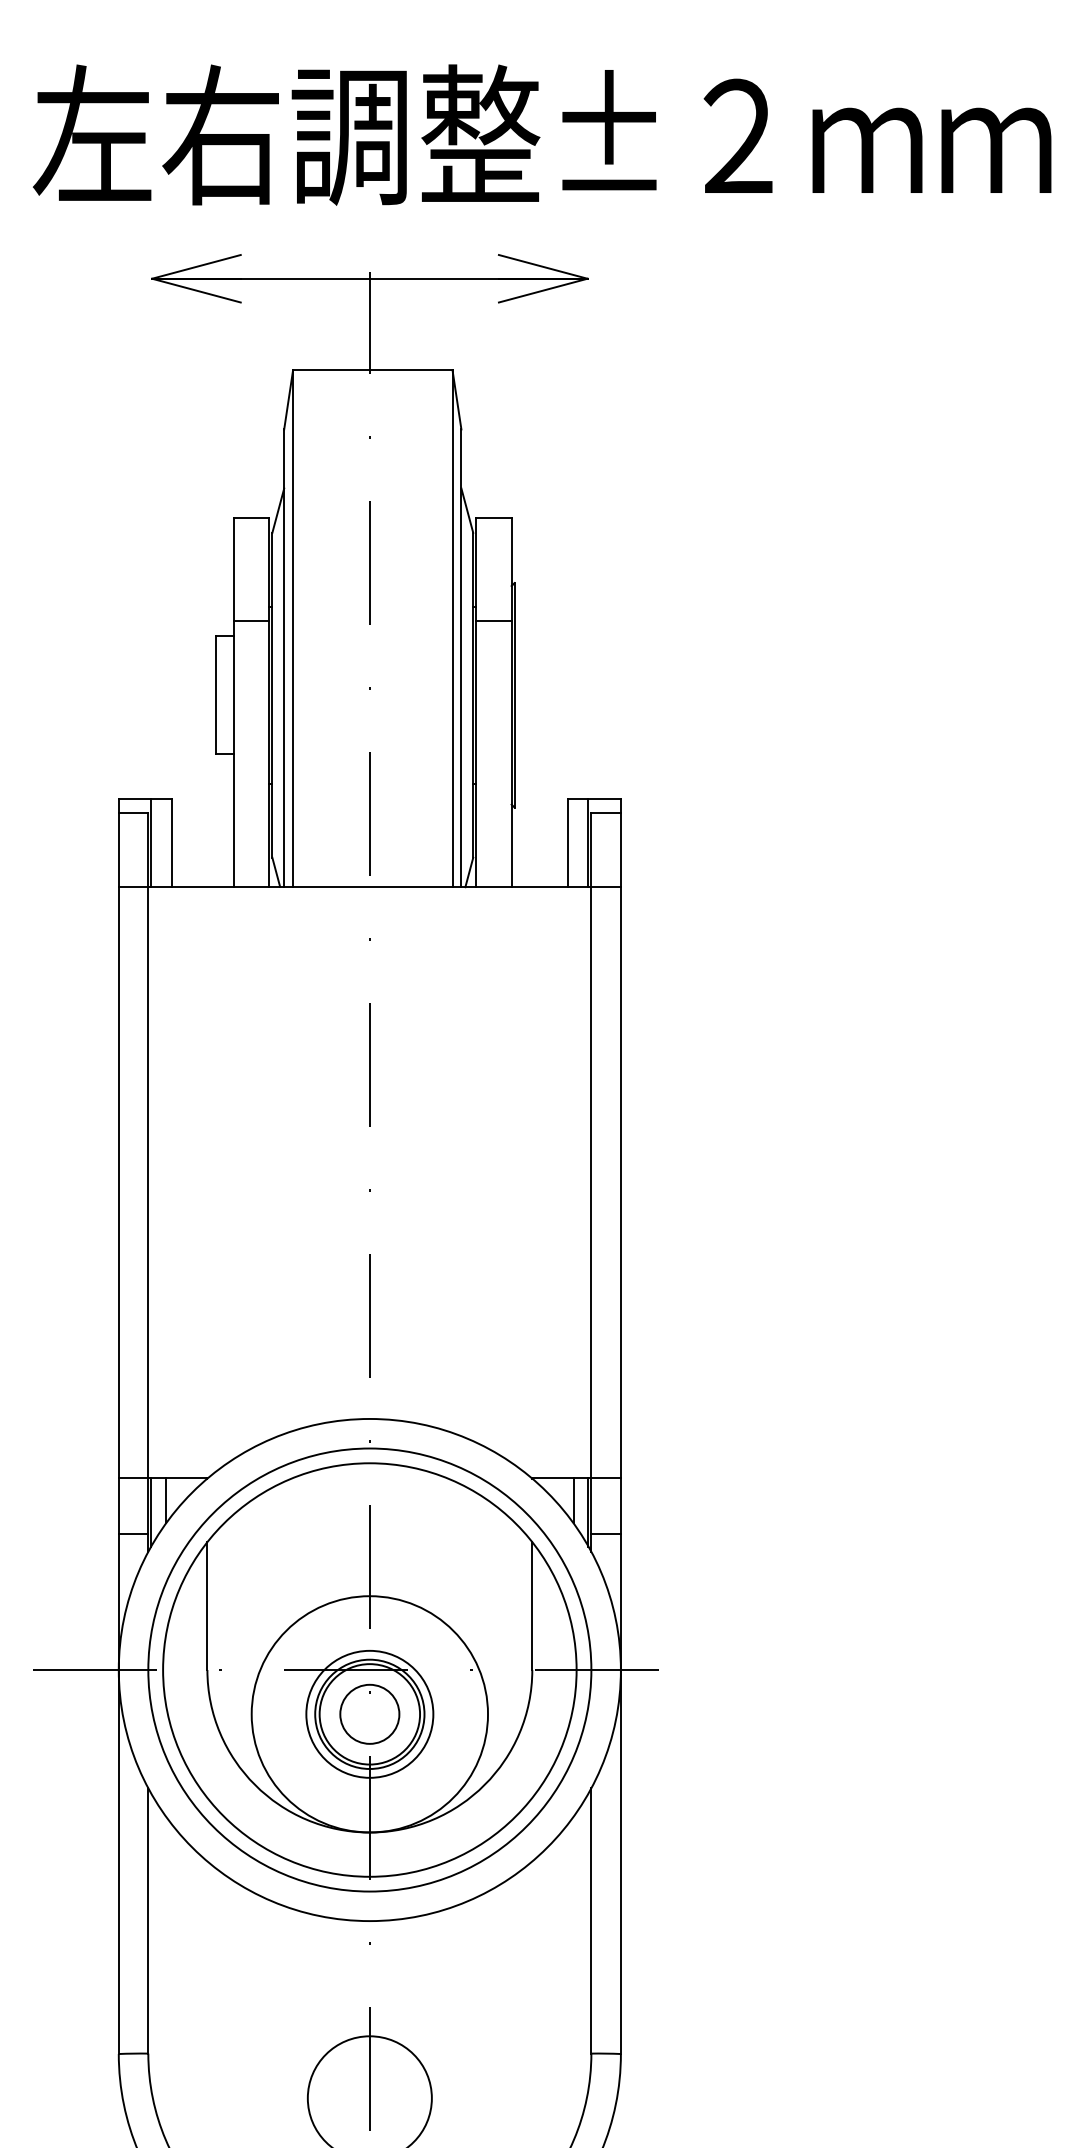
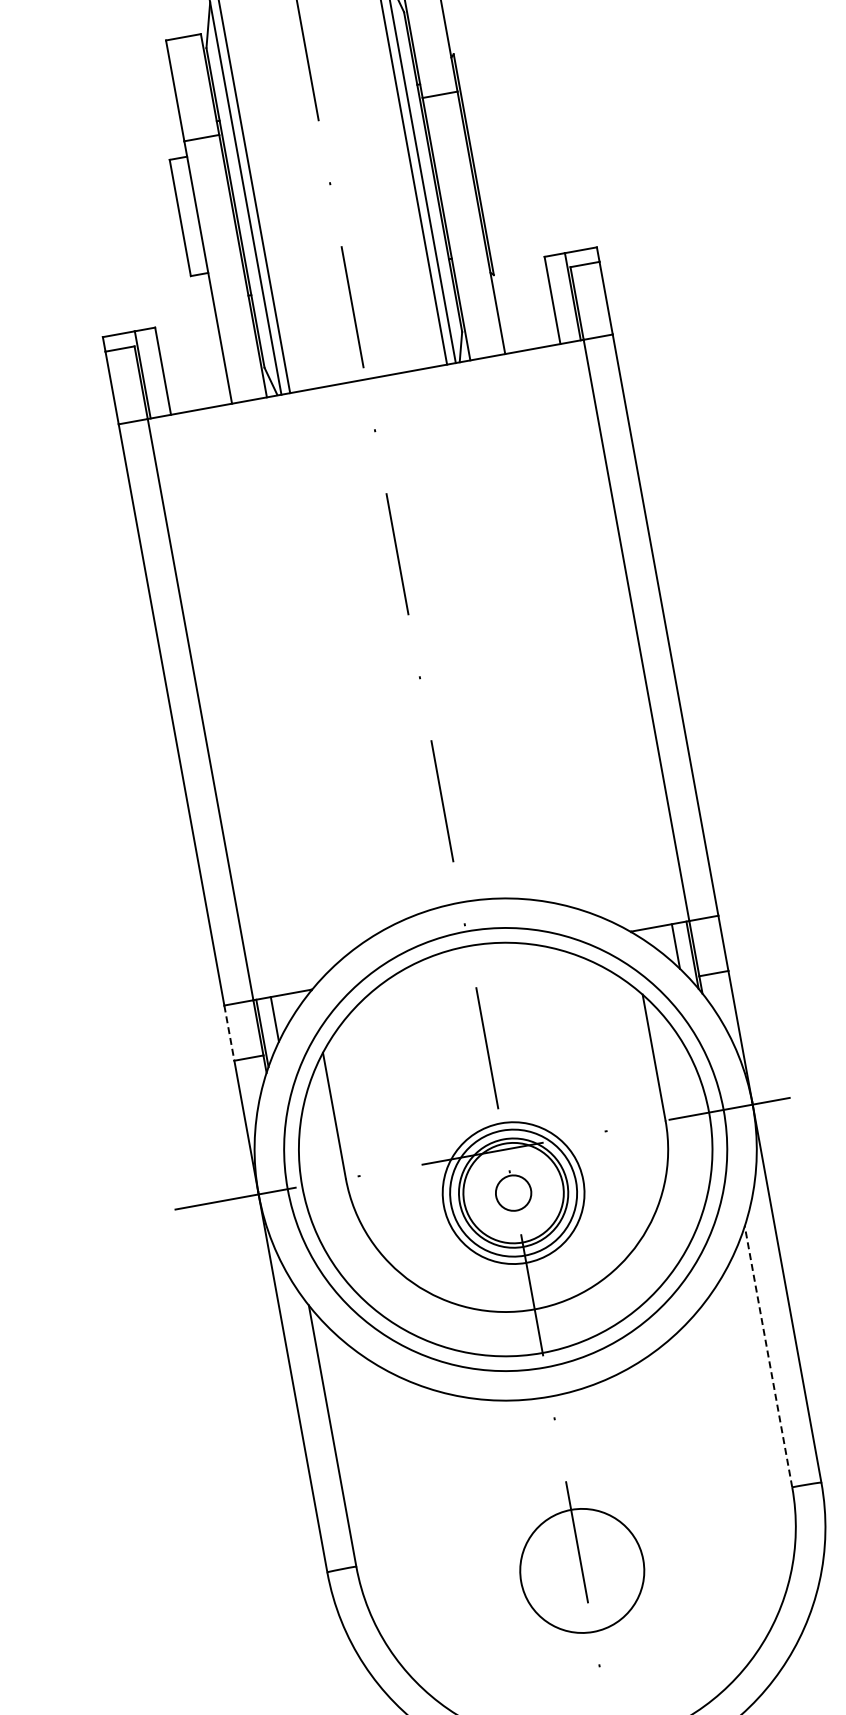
line: (118, 1506) -> (229, 1033), solid -> dashed
circle: (369, 1713) -> (513, 1192), size x0.6
circle: (369, 1714) -> (513, 1193), size x0.6
line: (591, 1920) -> (768, 1356), solid -> dashed

